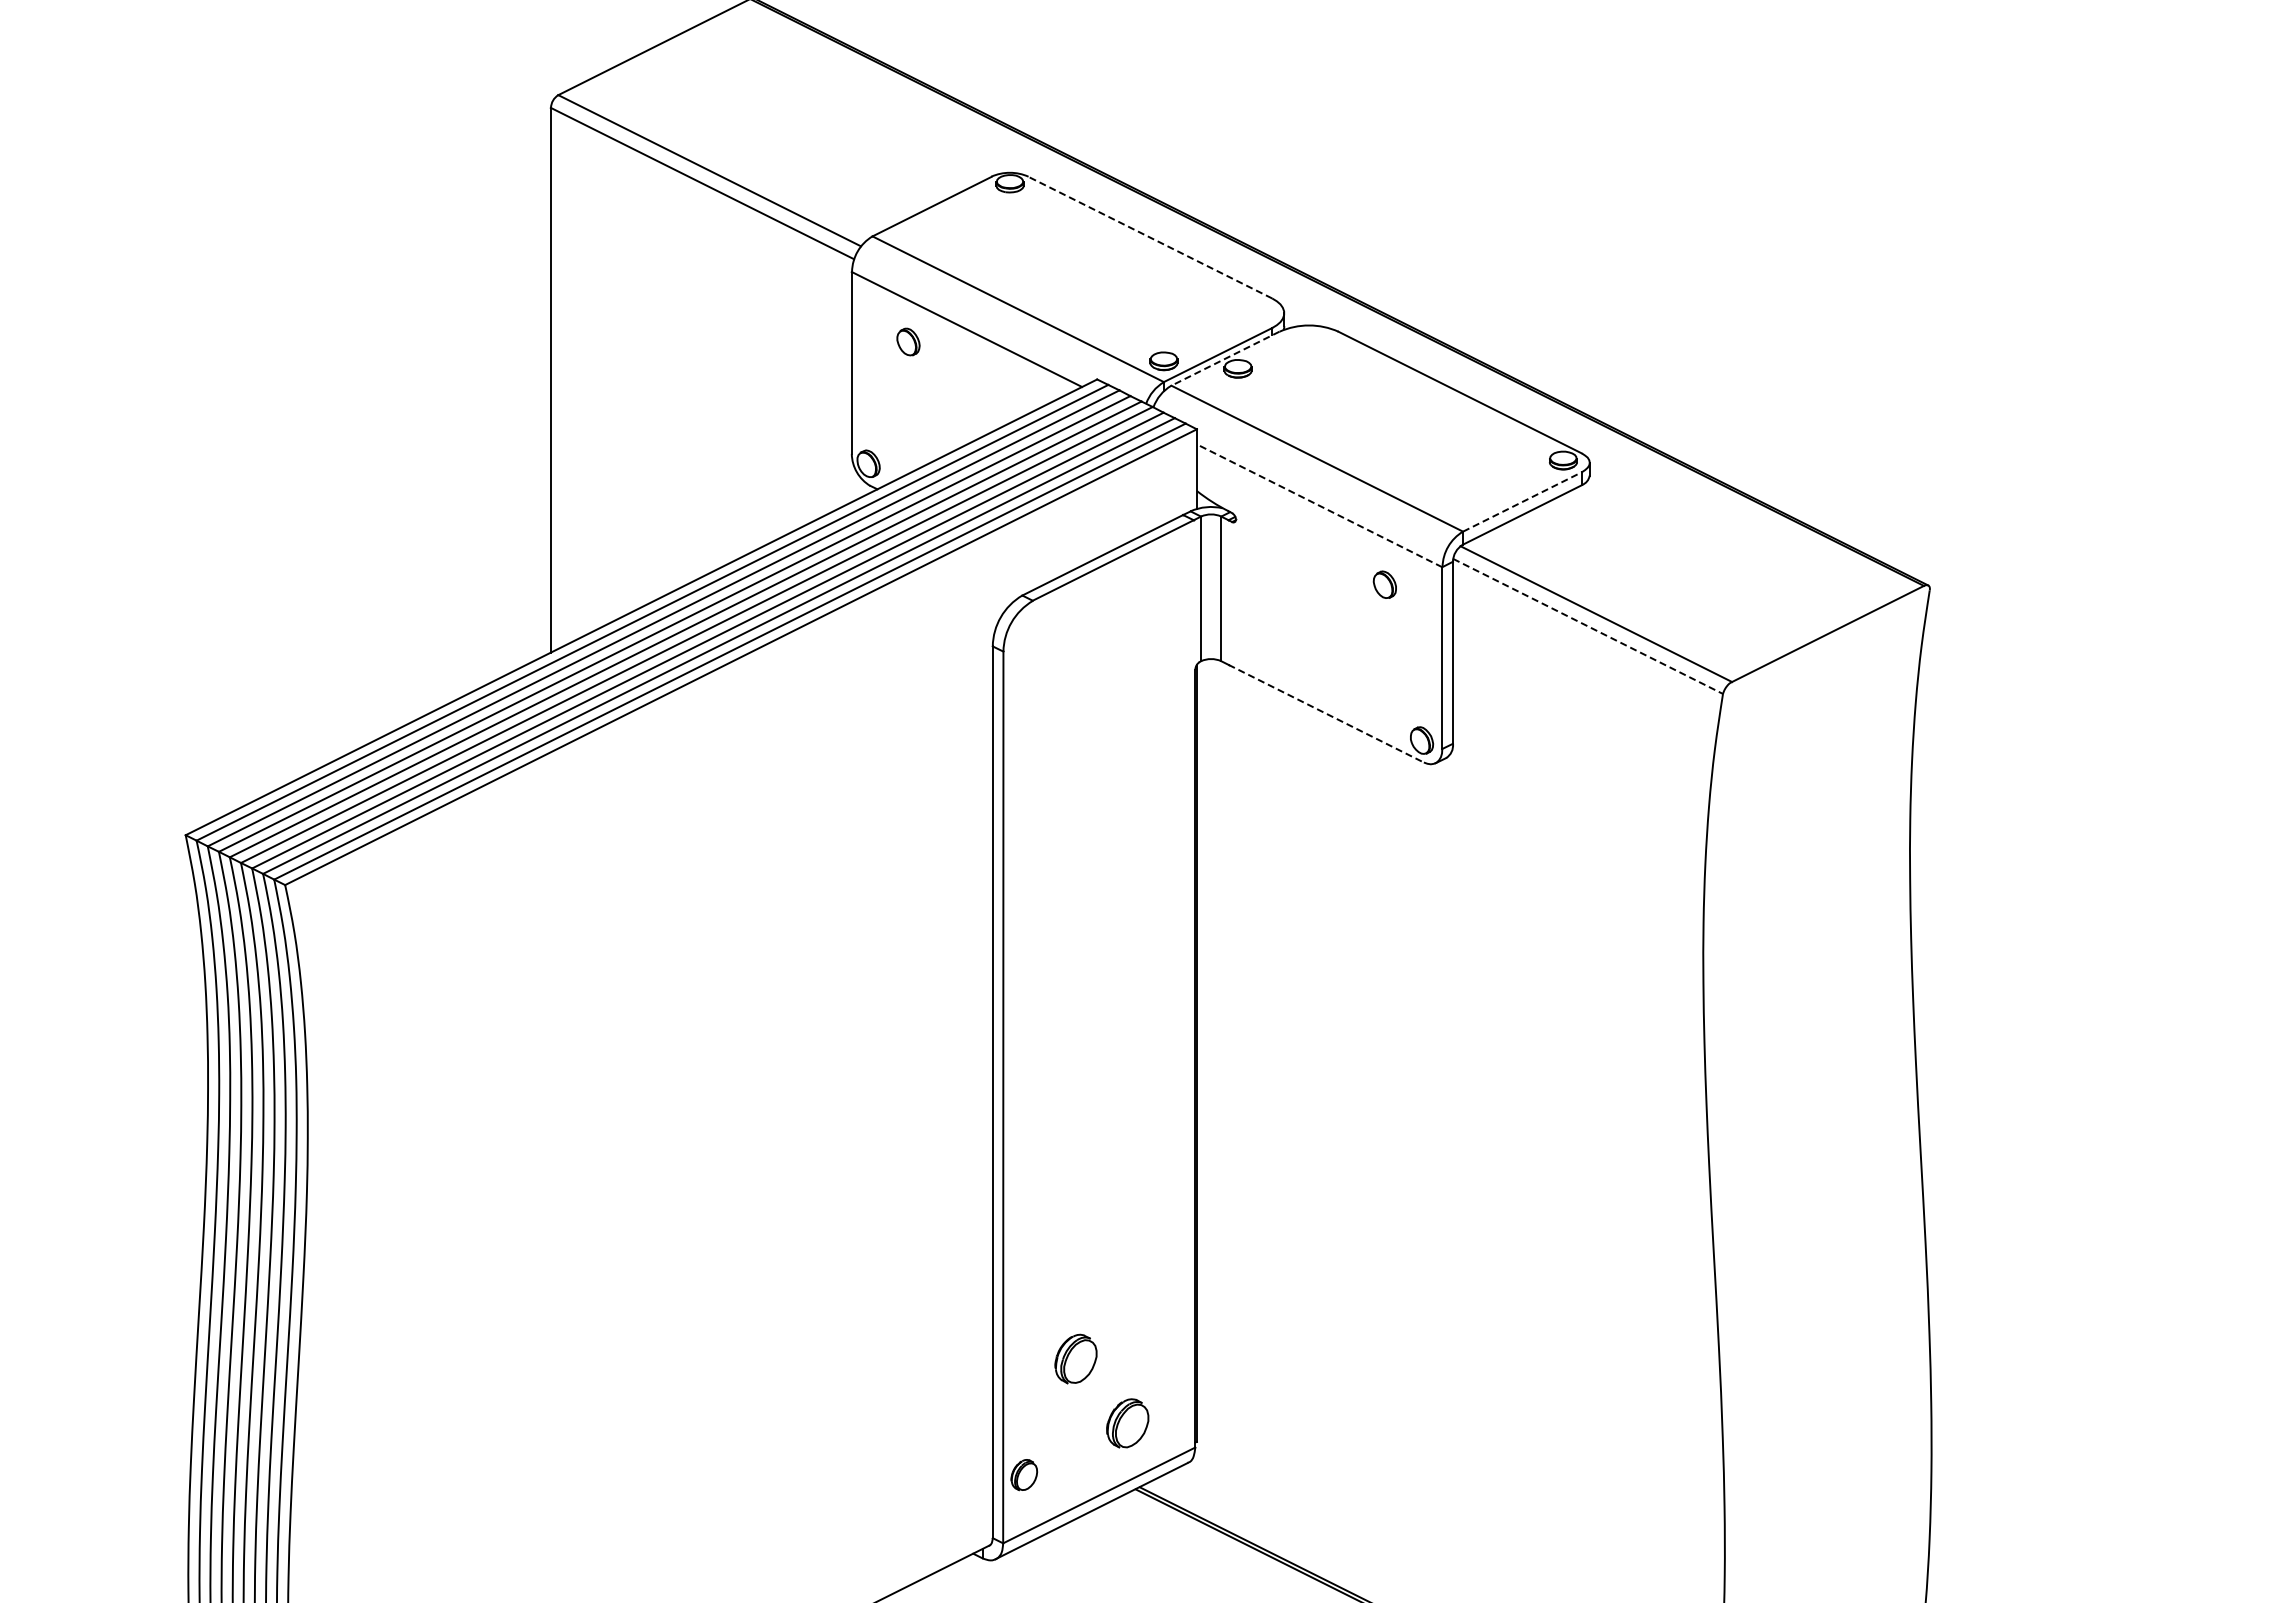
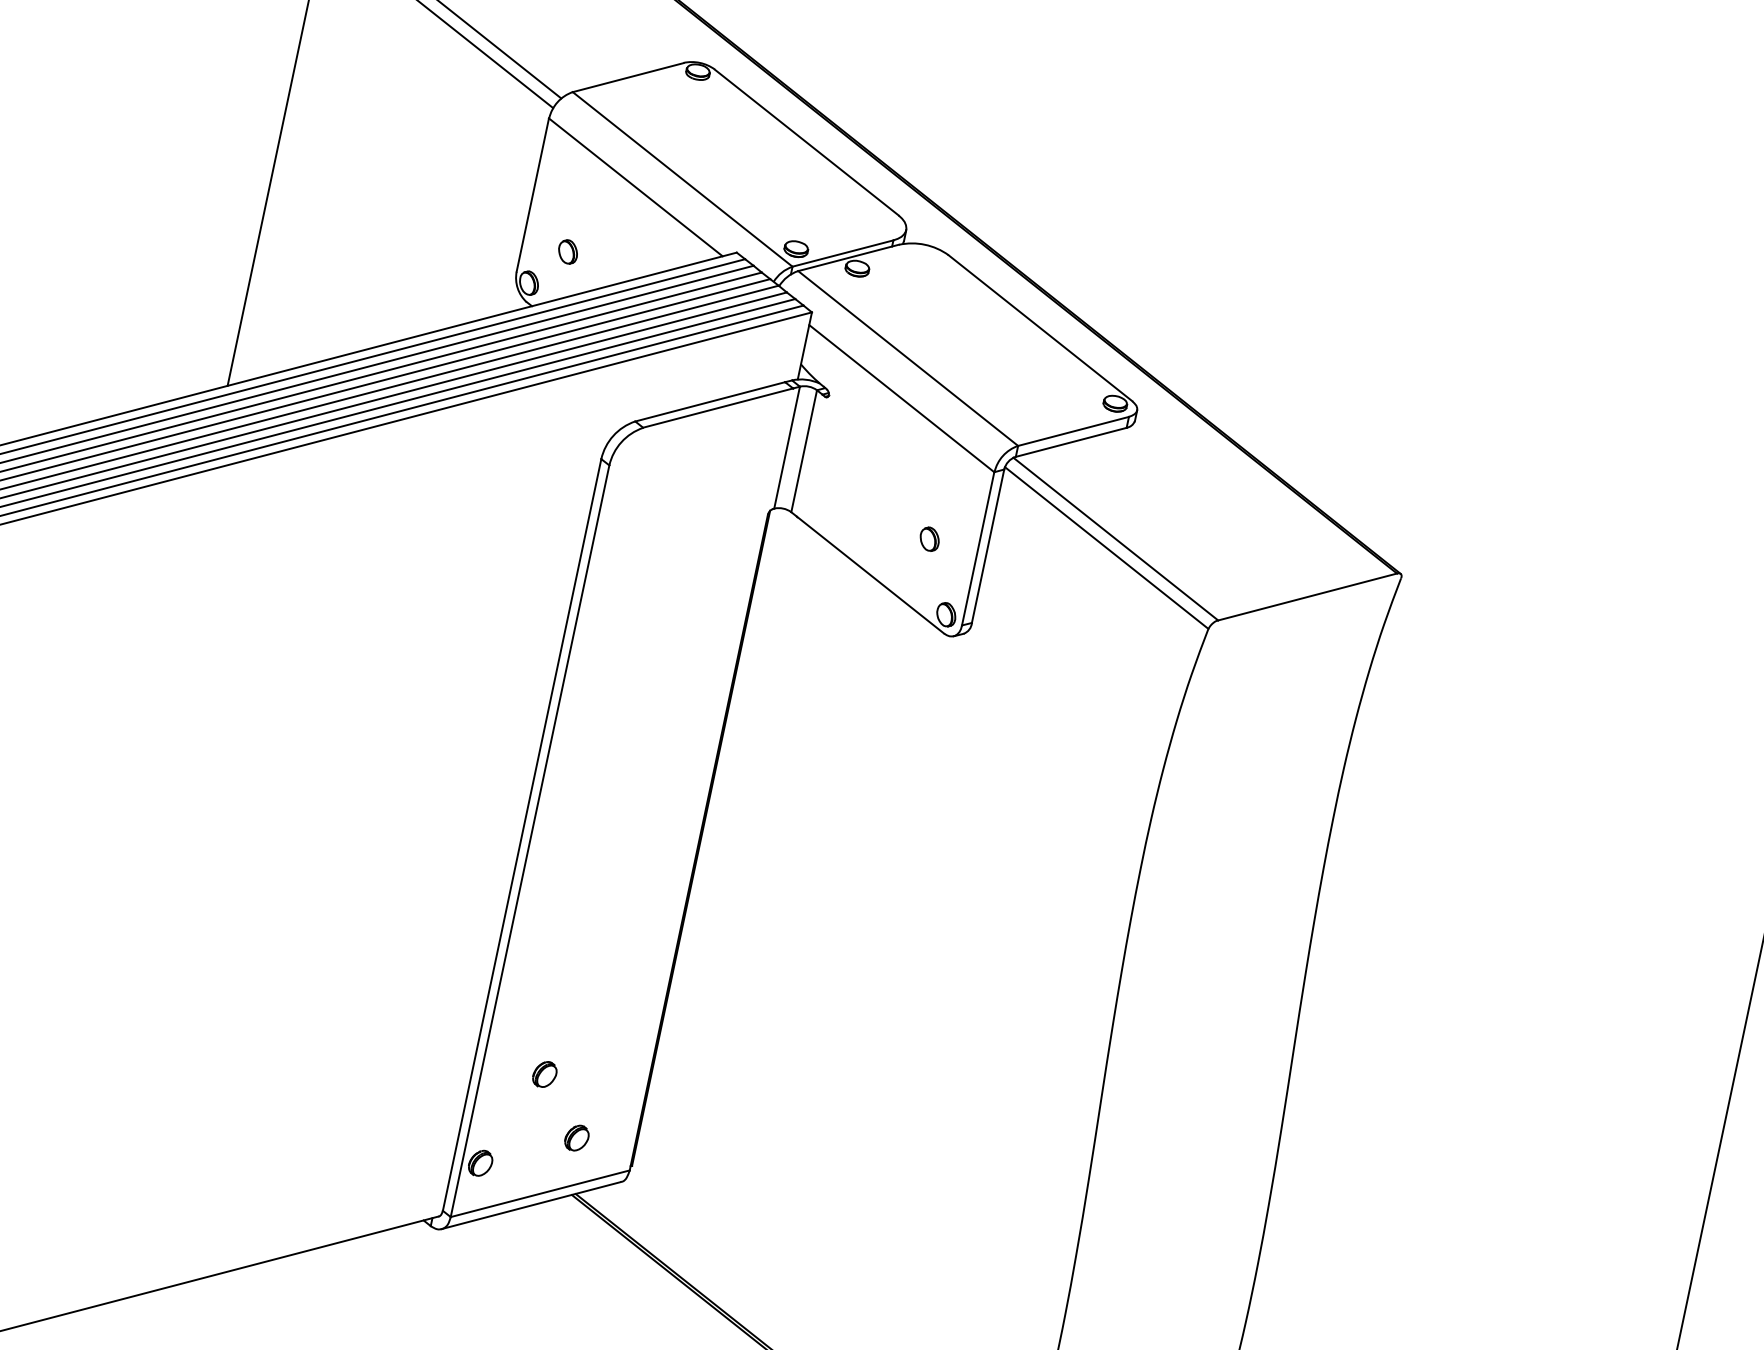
line: (1149, 237) -> (806, 142), dashed -> solid
part: (908, 341) -> (568, 251), moved
line: (1225, 358) -> (848, 257), dashed -> solid
line: (1522, 501) -> (1073, 431), dashed -> solid
line: (1319, 505) -> (901, 398), dashed -> solid
part: (1384, 584) -> (929, 538), moved
line: (1588, 626) -> (1107, 548), dashed -> solid
line: (1326, 713) -> (870, 574), dashed -> solid
part: (1075, 1358) -> (544, 1074), size x0.62
part: (1127, 1423) -> (576, 1138), size x0.62

